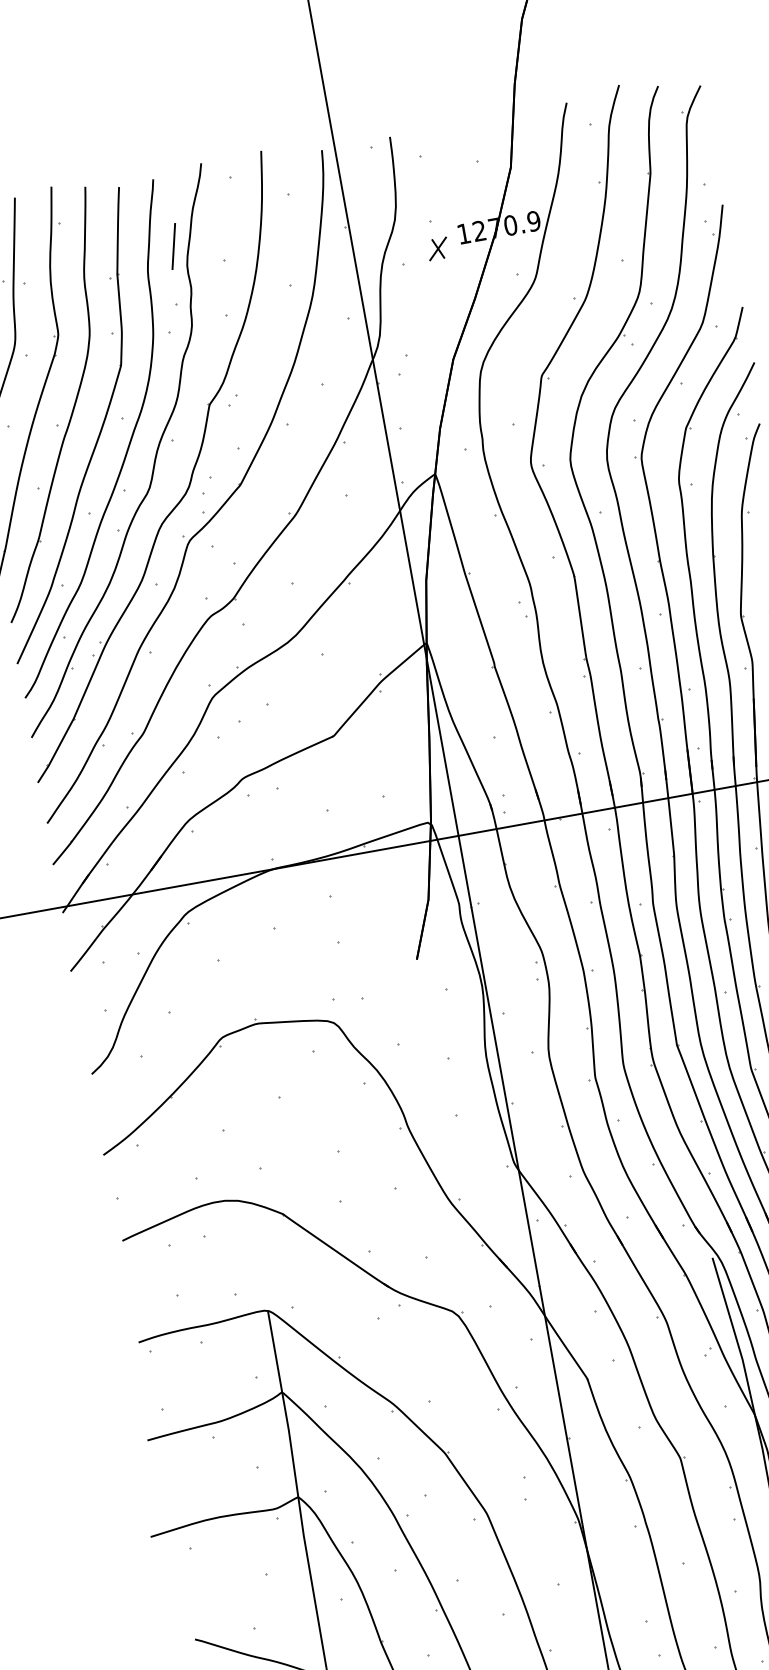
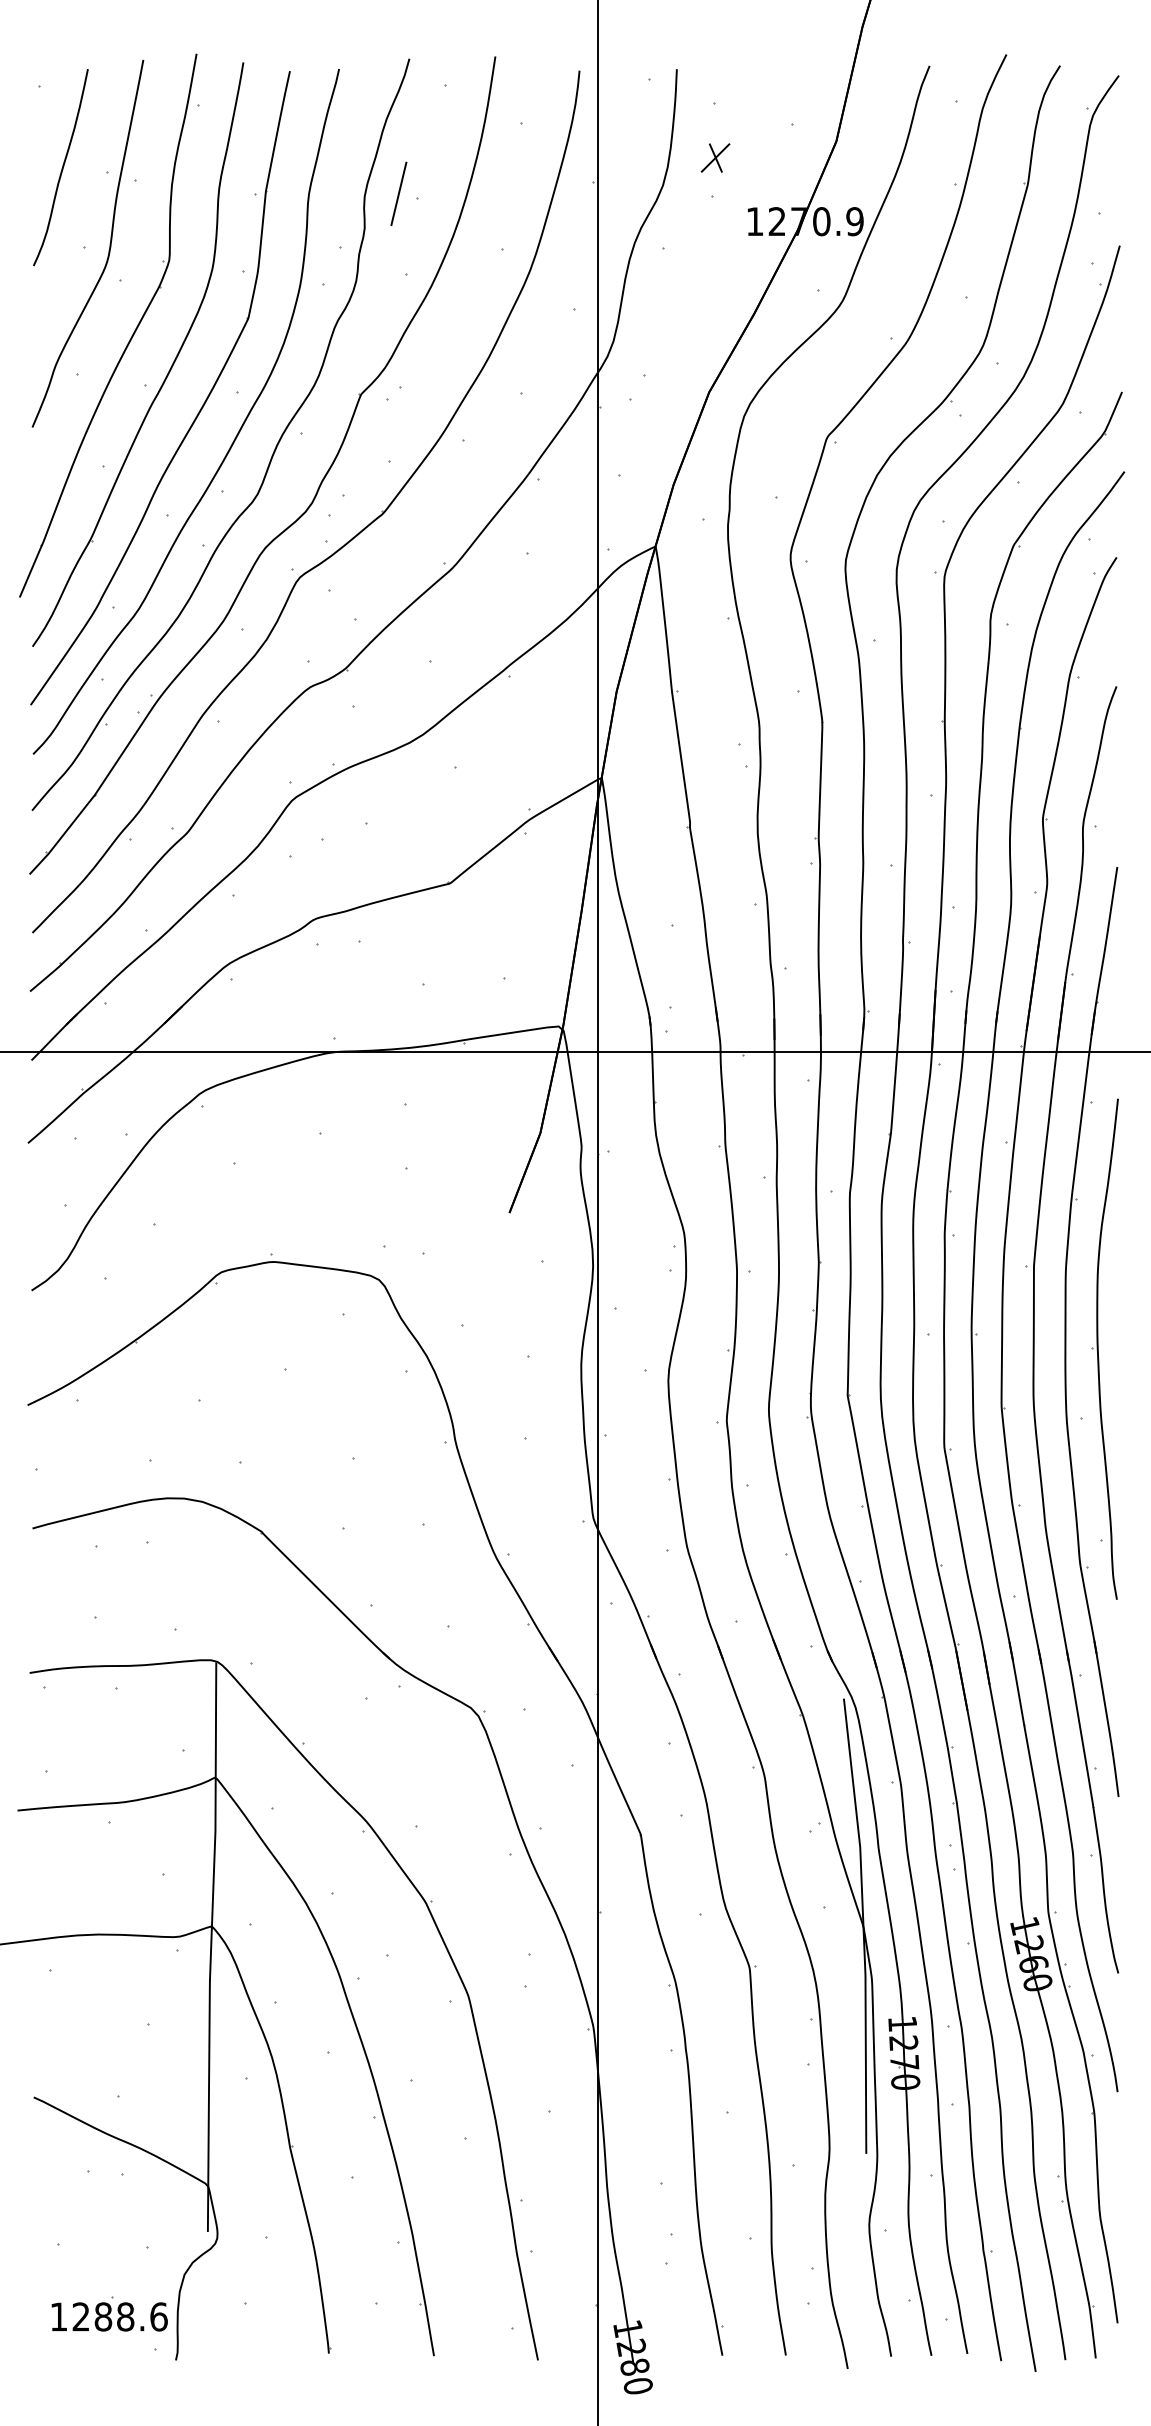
line: (173, 246) -> (398, 193), moved
part: (438, 248) -> (715, 157), moved

